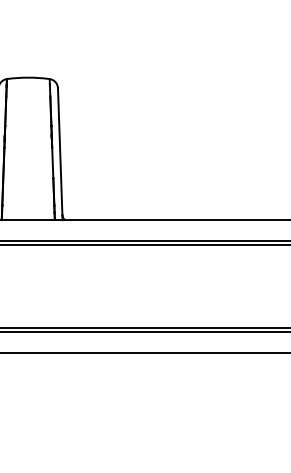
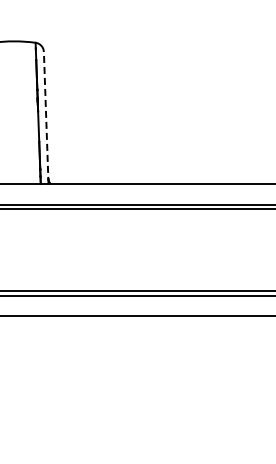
line: (60, 154) -> (46, 118), solid -> dashed

